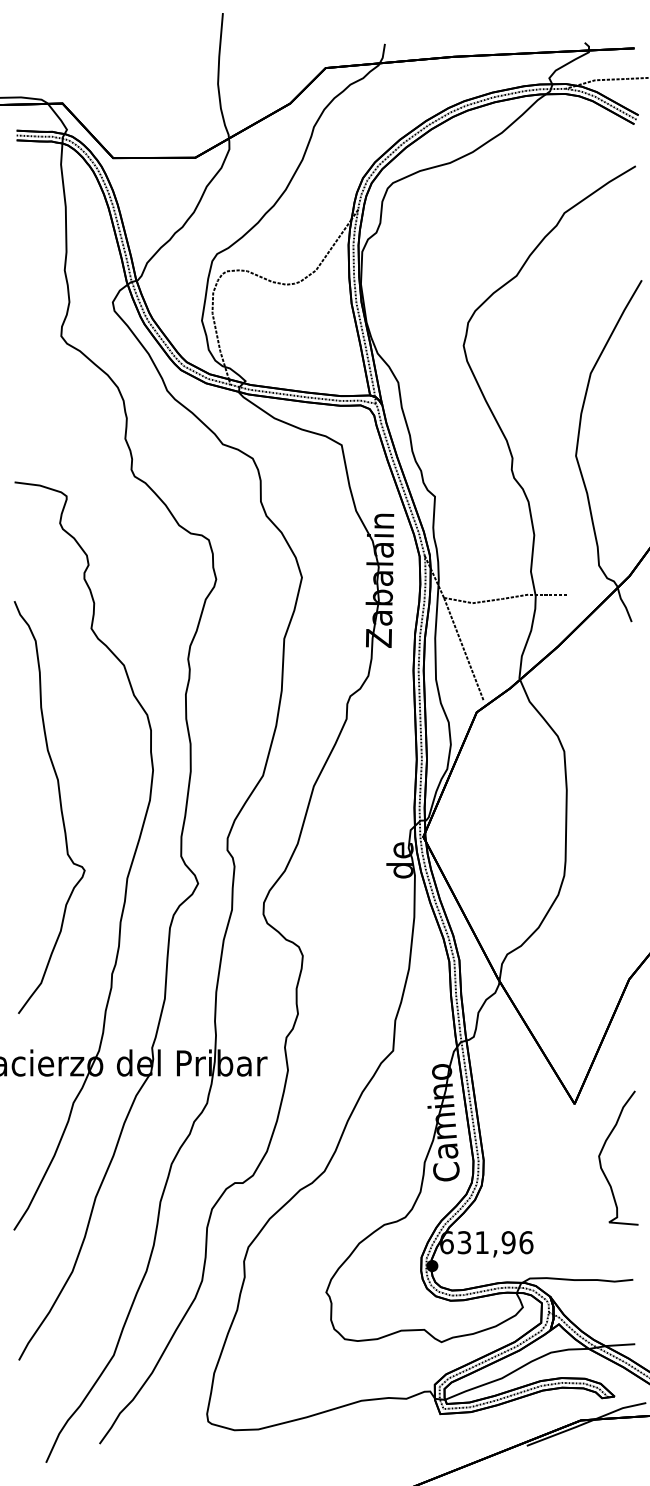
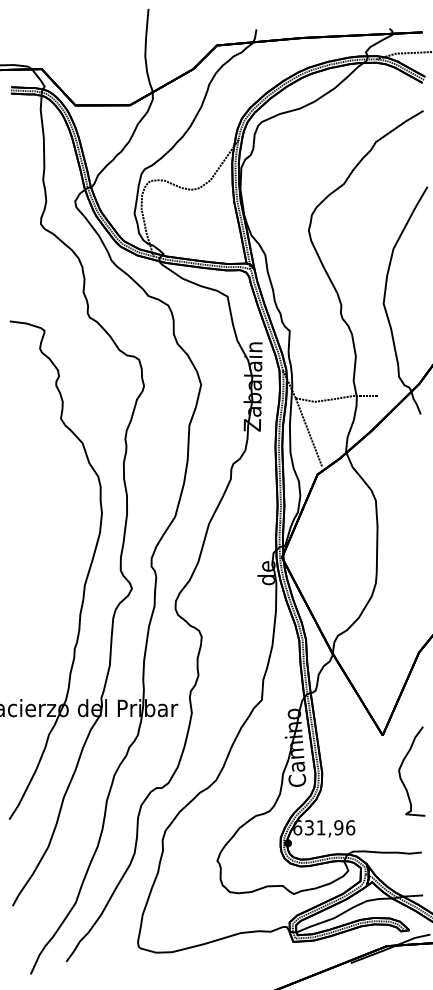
part: (50, 806) -> (33, 537), removed

